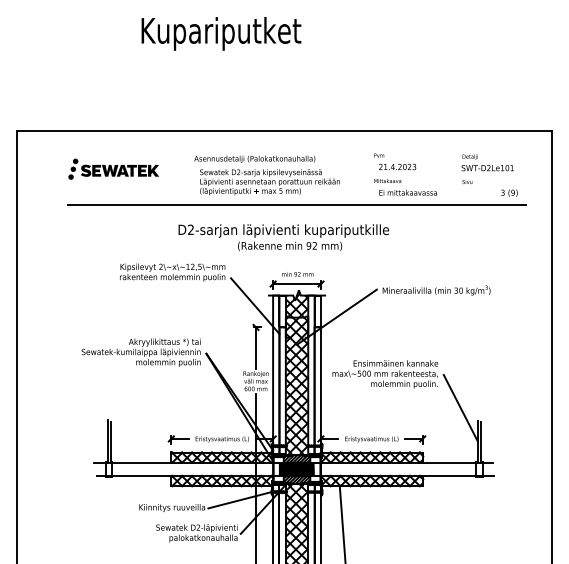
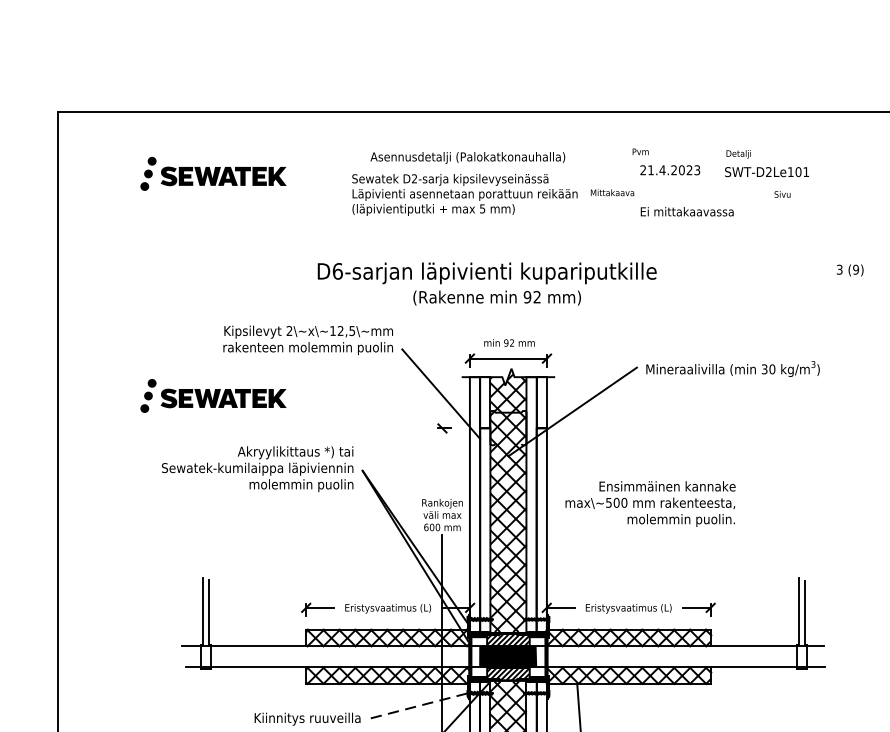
text: (254, 158) -> (467, 156), moved
text: (487, 162) -> (766, 163), moved
text: (387, 180) -> (612, 191), moved
text: (509, 192) -> (850, 269), moved
line: (296, 204) -> (507, 230), removed
text: (191, 229) -> (338, 270), D2-sarjan -> D6-sarjan
part: (113, 306) -> (213, 394), added
line: (256, 348) -> (443, 462), removed
line: (460, 407) -> (771, 557), removed
line: (239, 500) -> (415, 706), solid -> dashed

